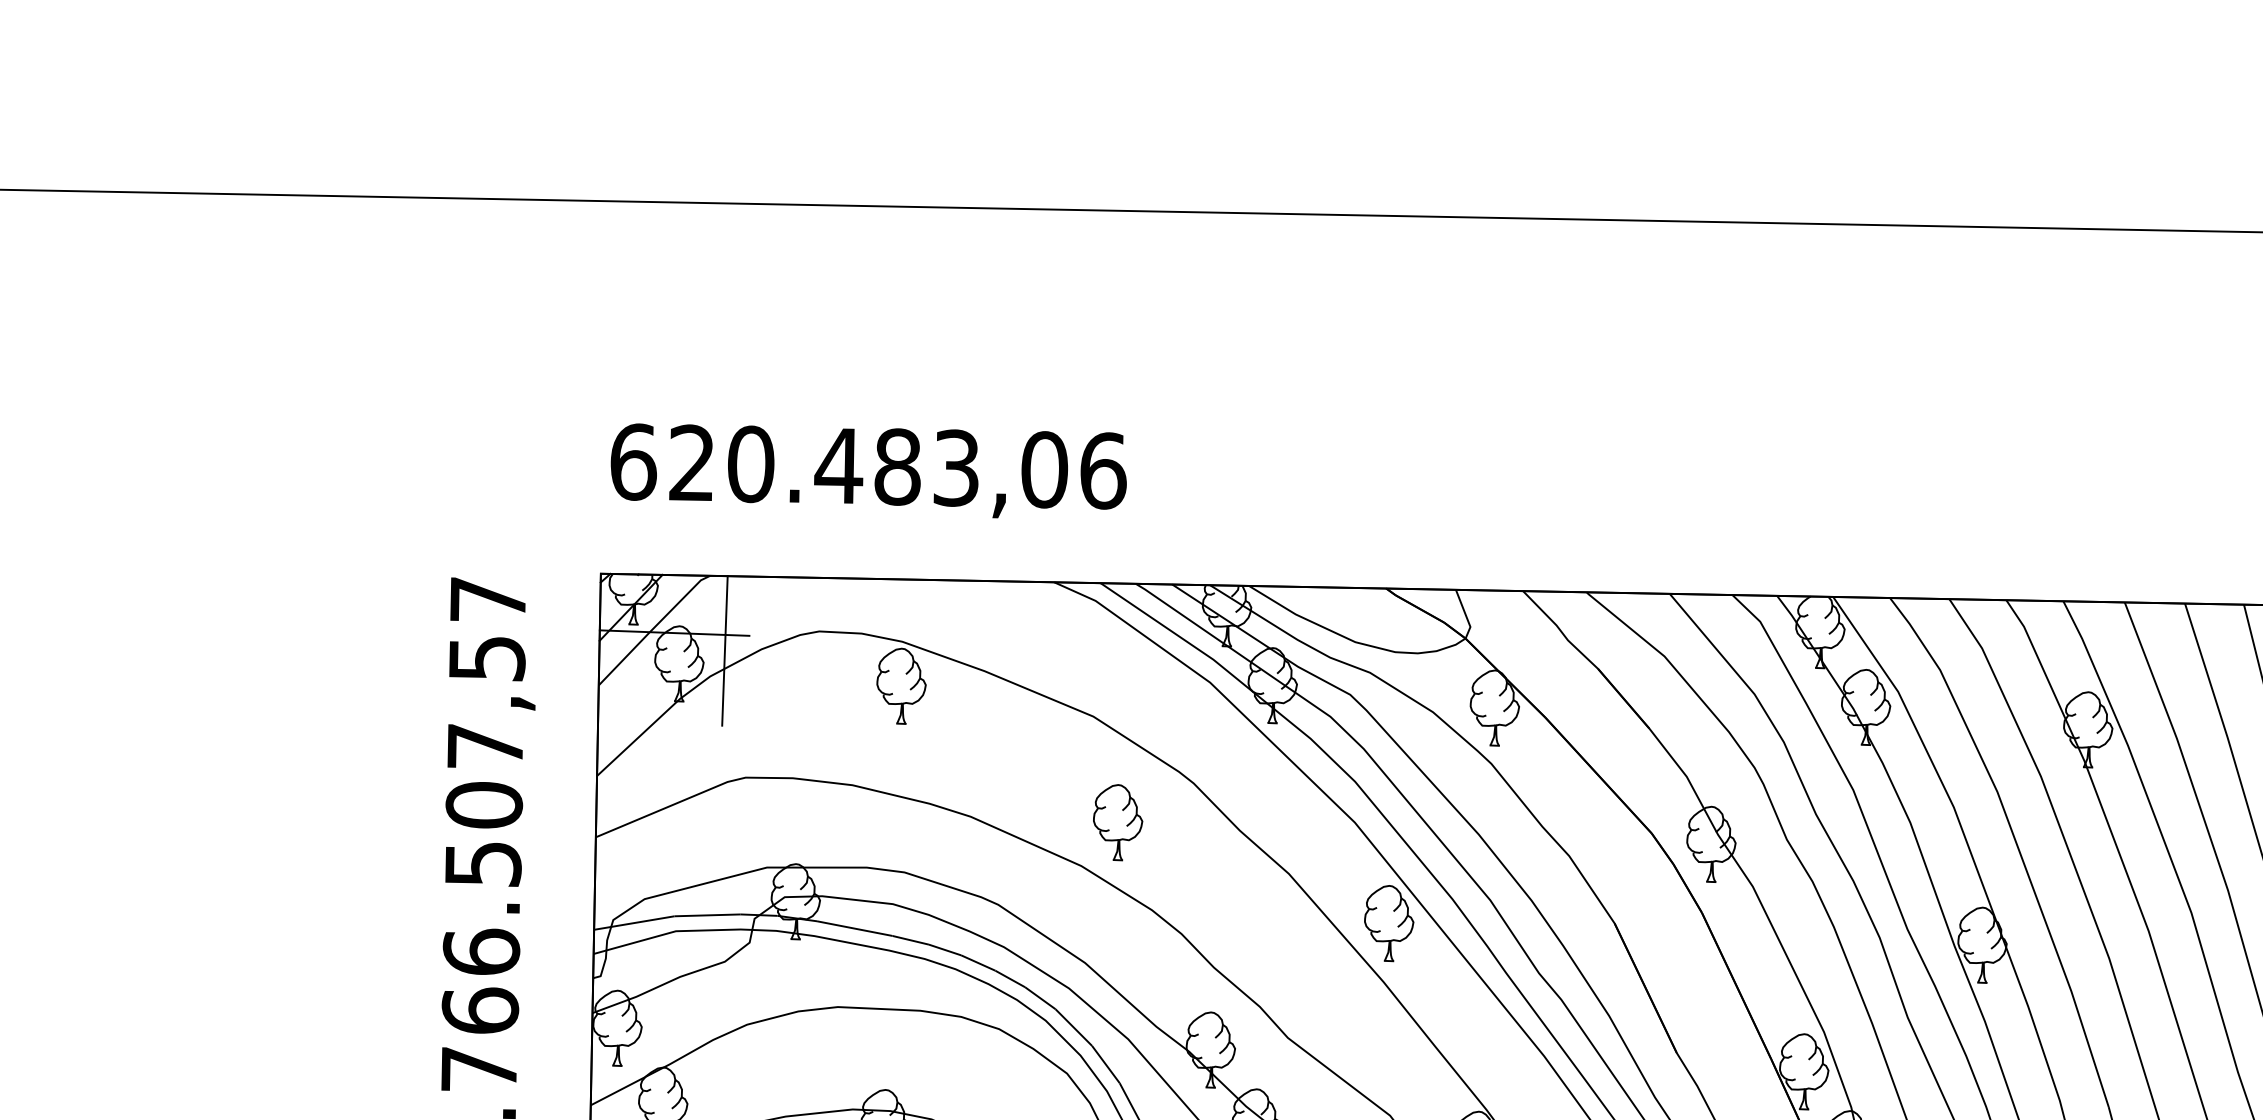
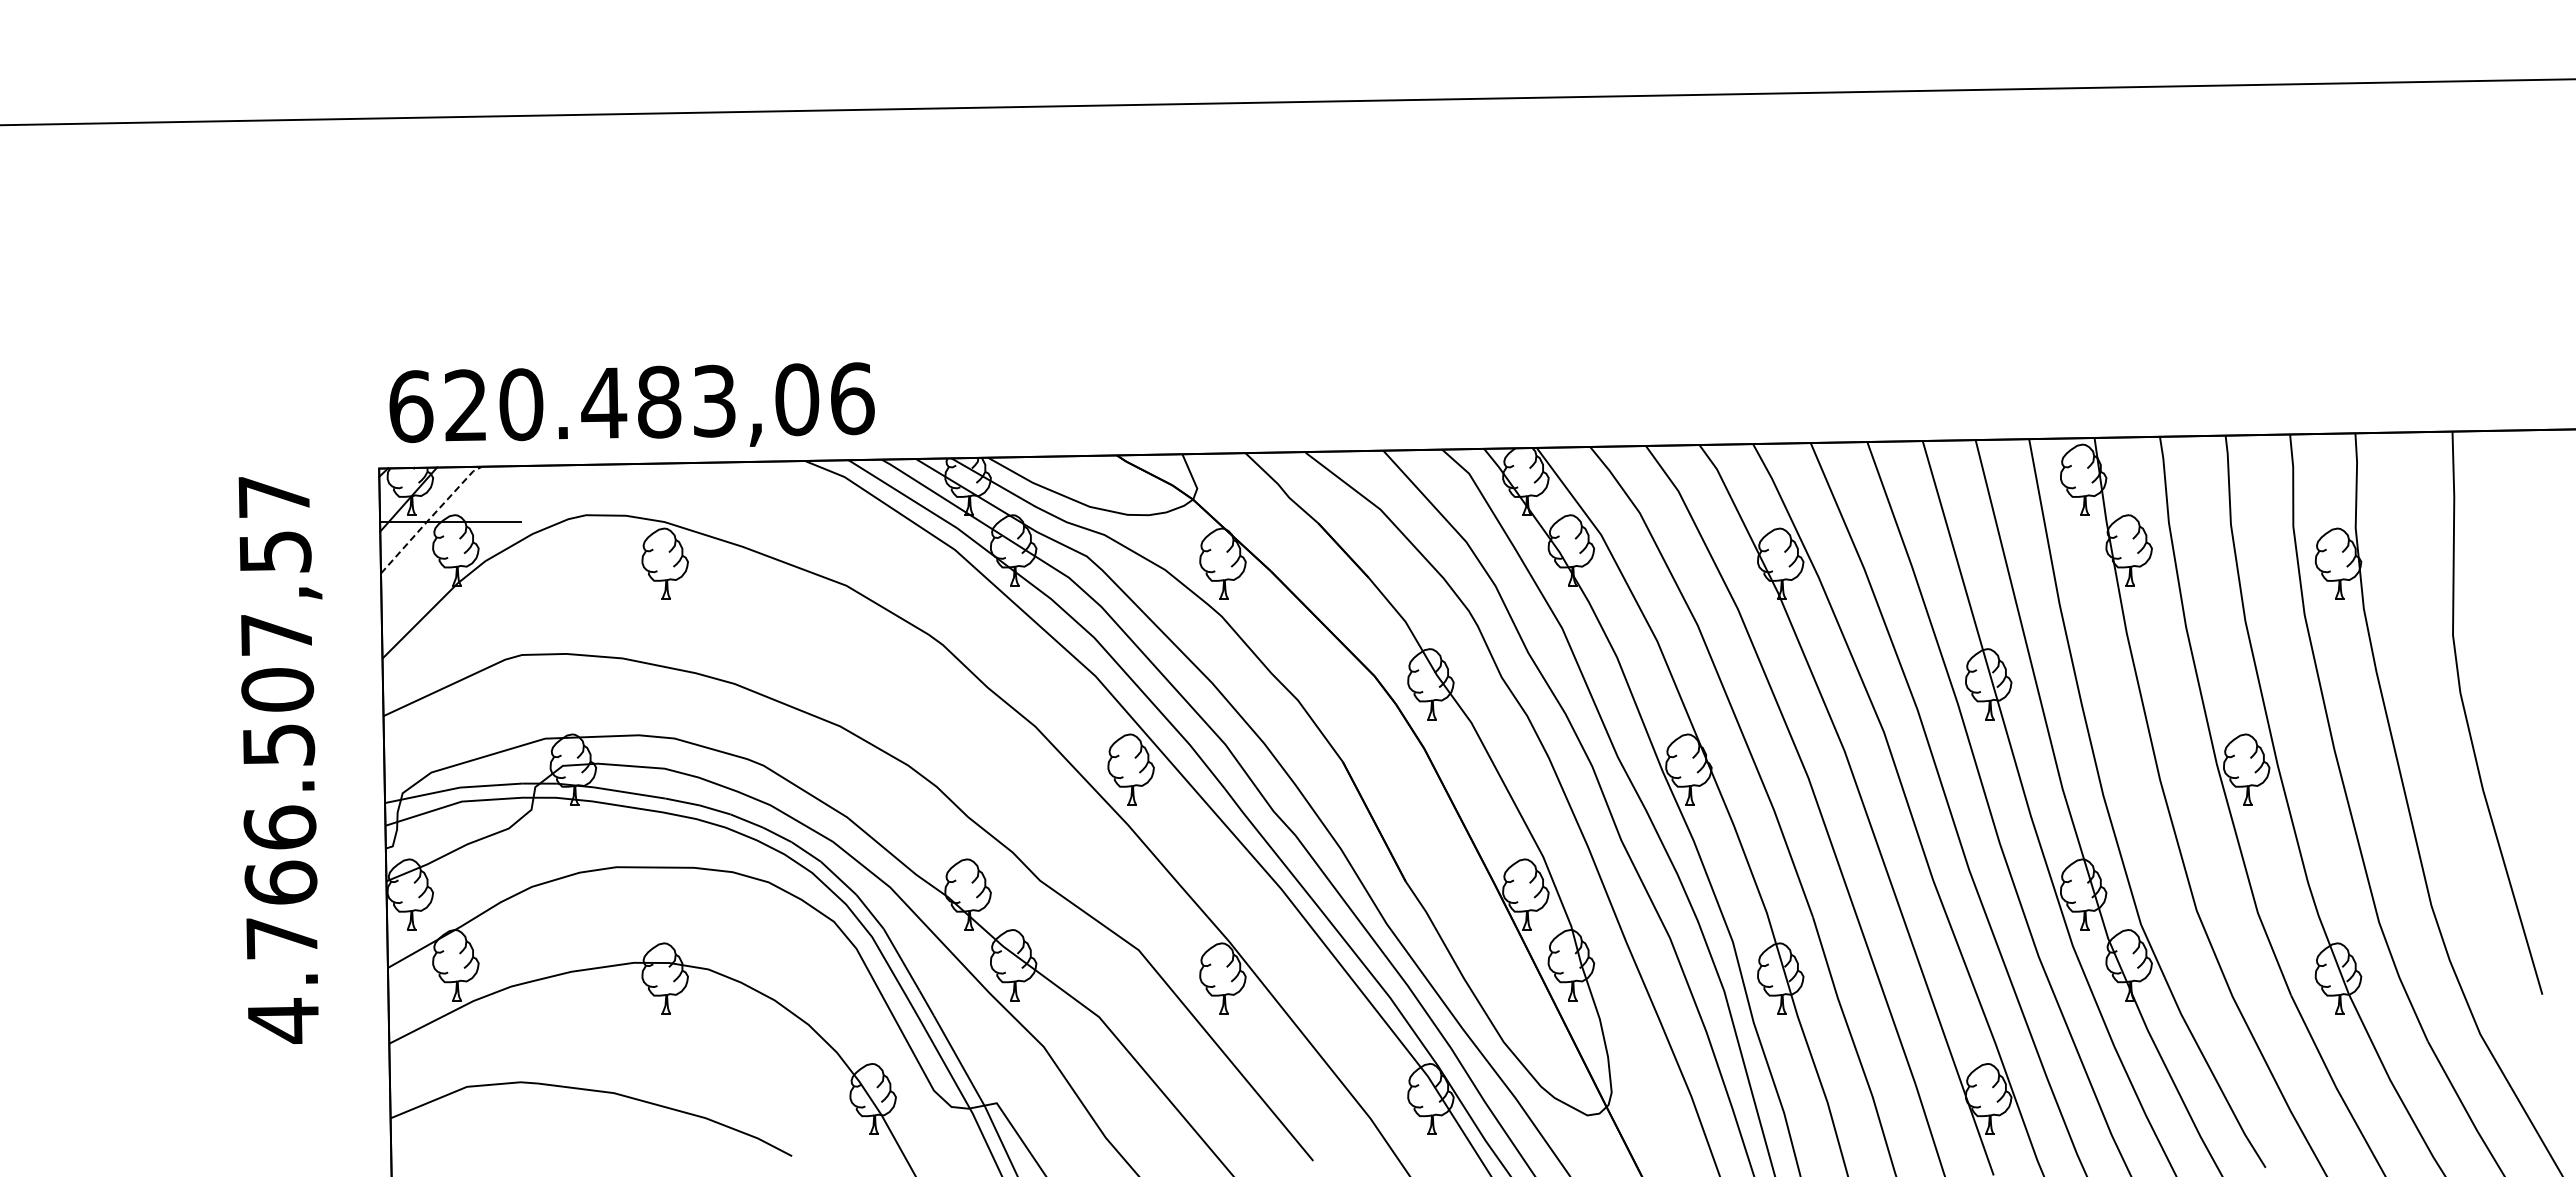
text: (868, 468) -> (631, 404), moved
line: (653, 628) -> (430, 518), solid -> dashed
line: (725, 650) -> (498, 536), removed
part: (1117, 822) -> (872, 684), removed

